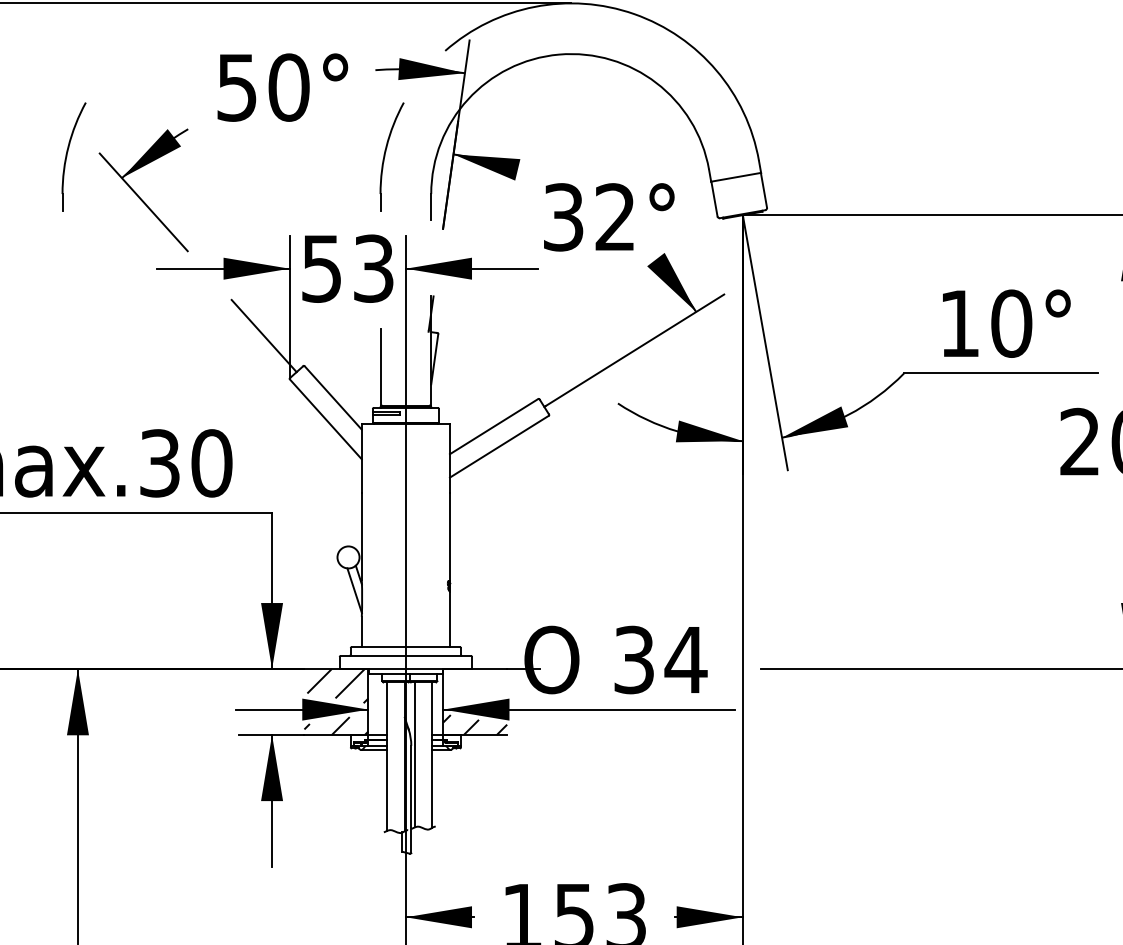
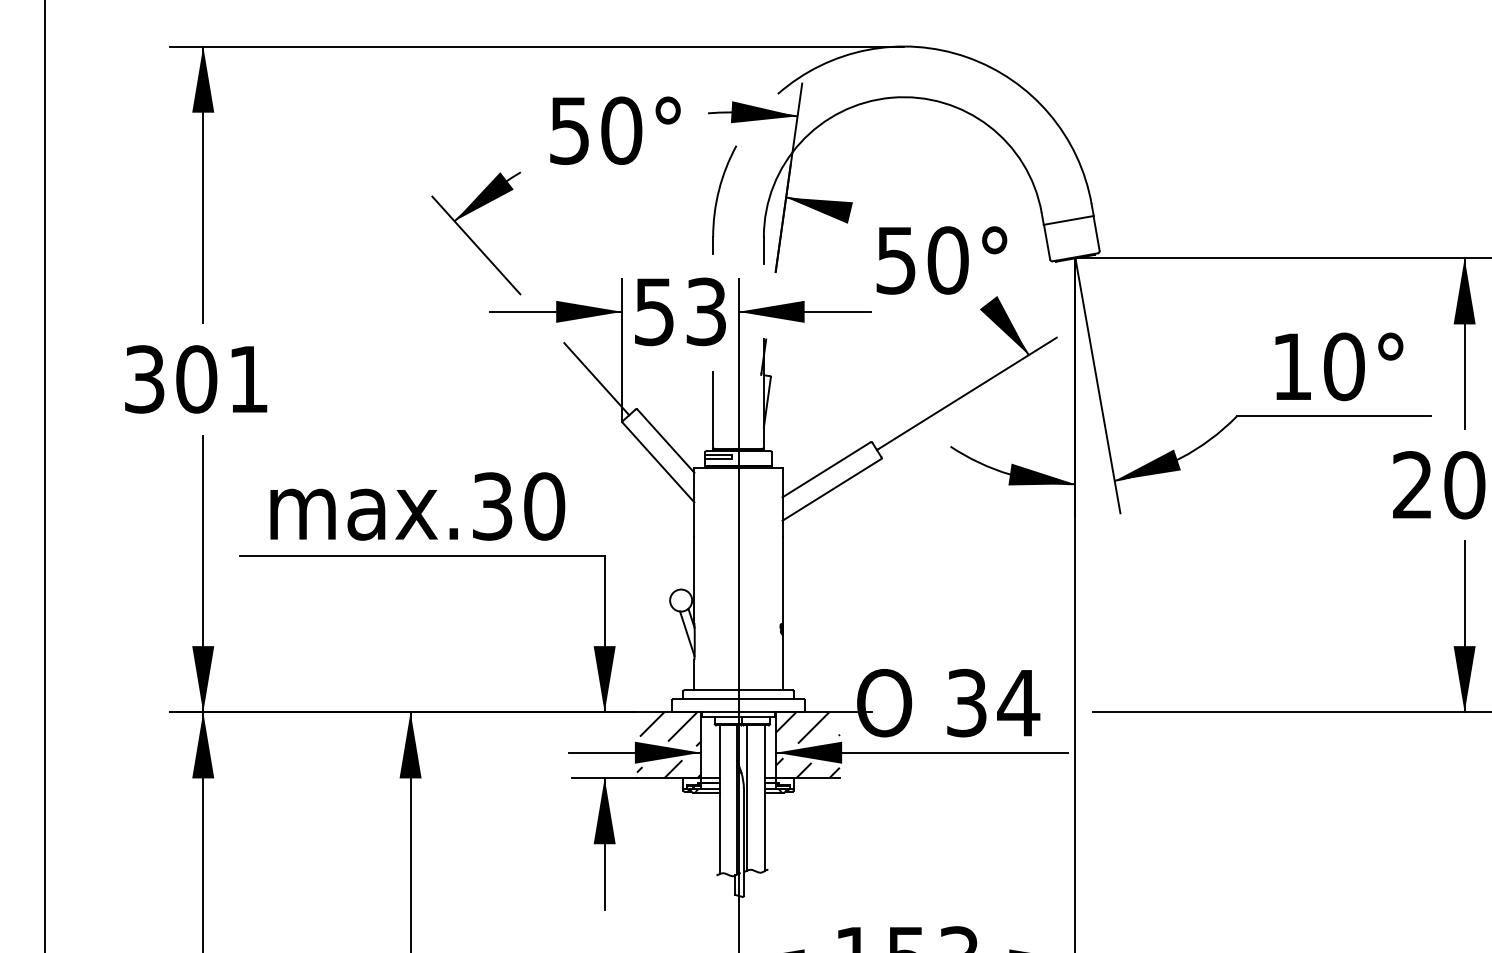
part: (67, 155) -> (400, 198), removed
text: (589, 217) -> (922, 260), 32° -> 50°
hatch: (474, 684) -> (807, 727), added

